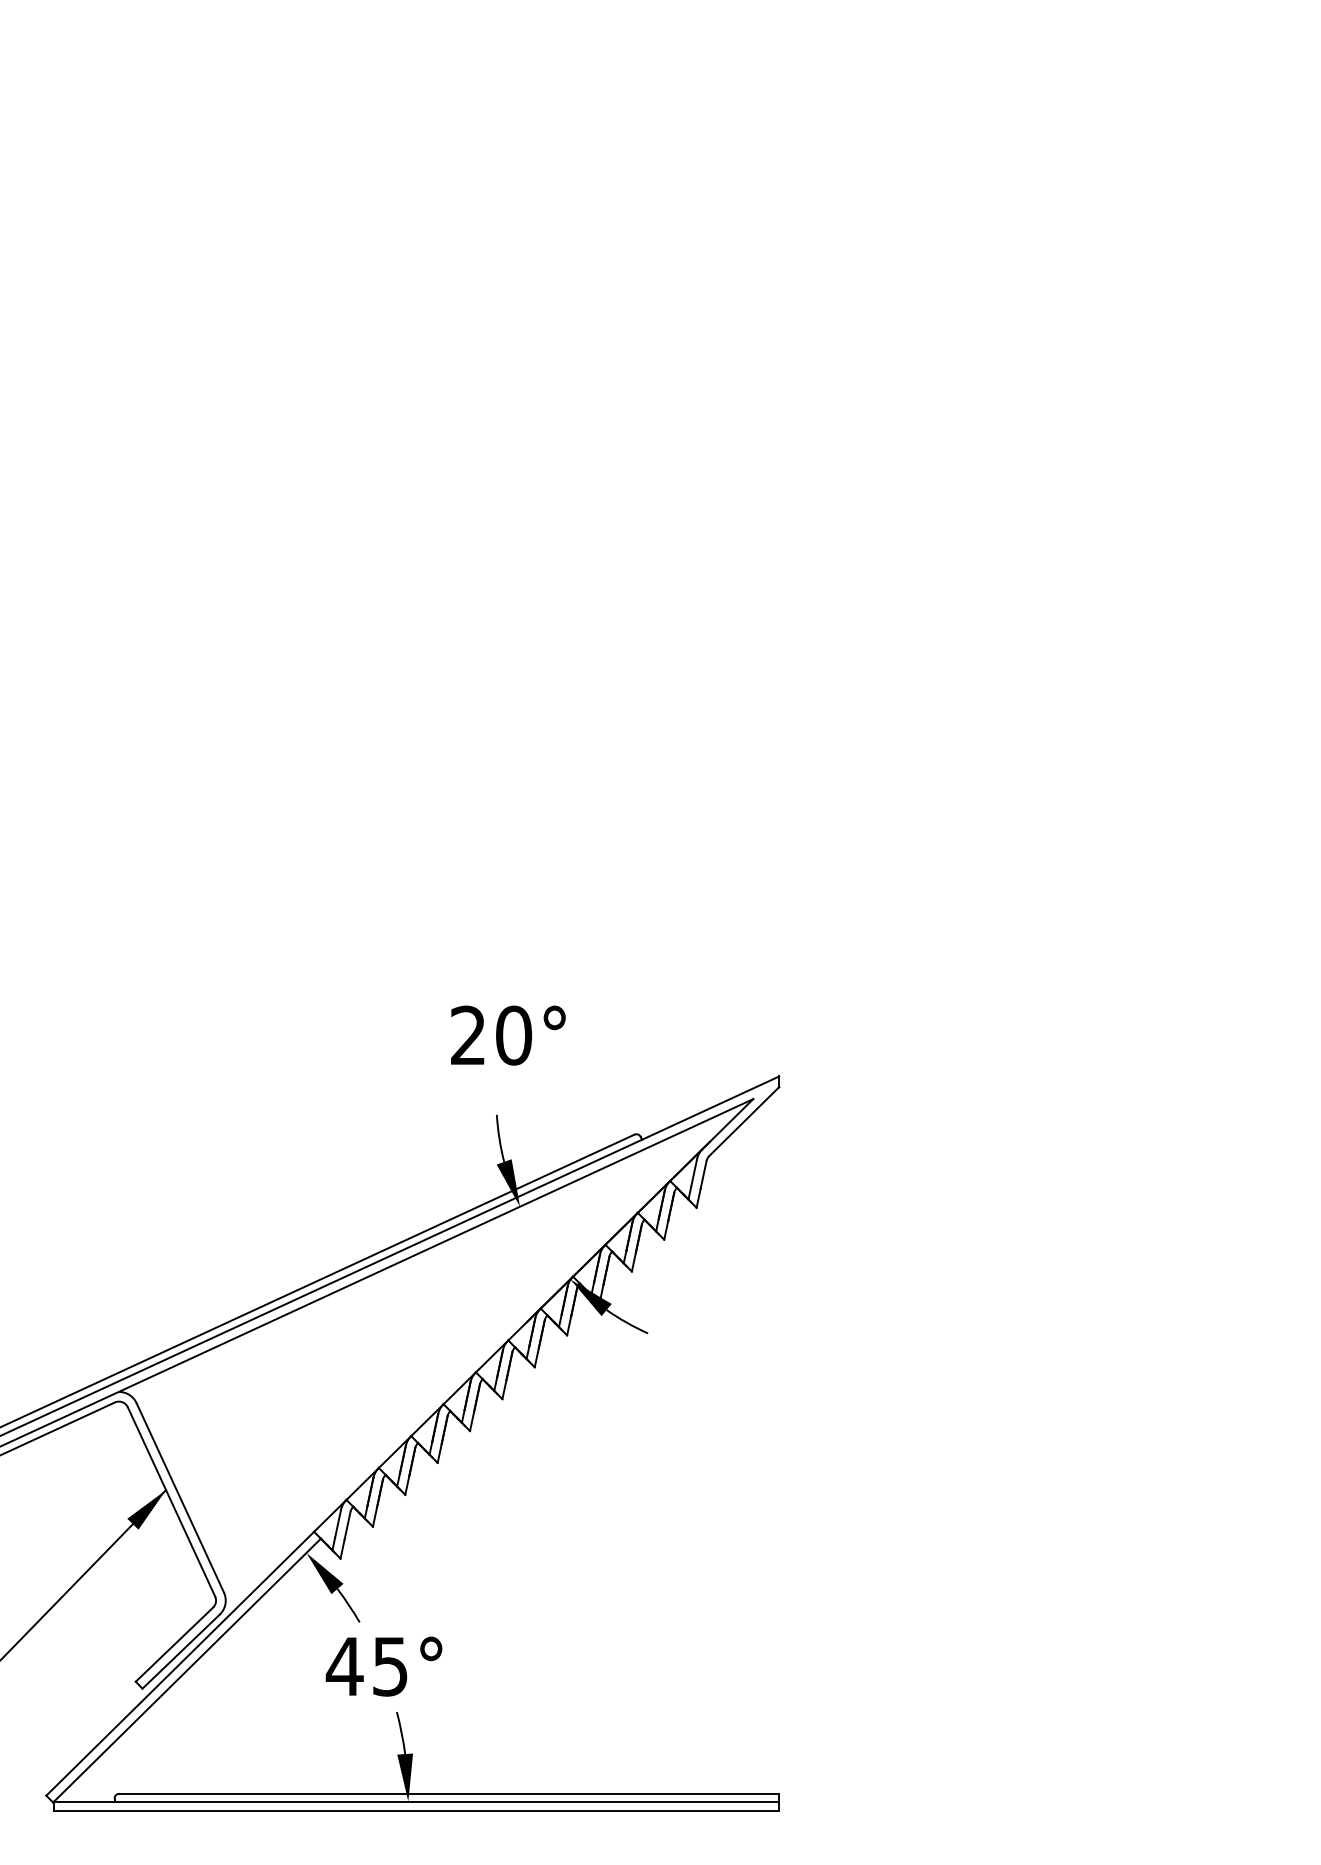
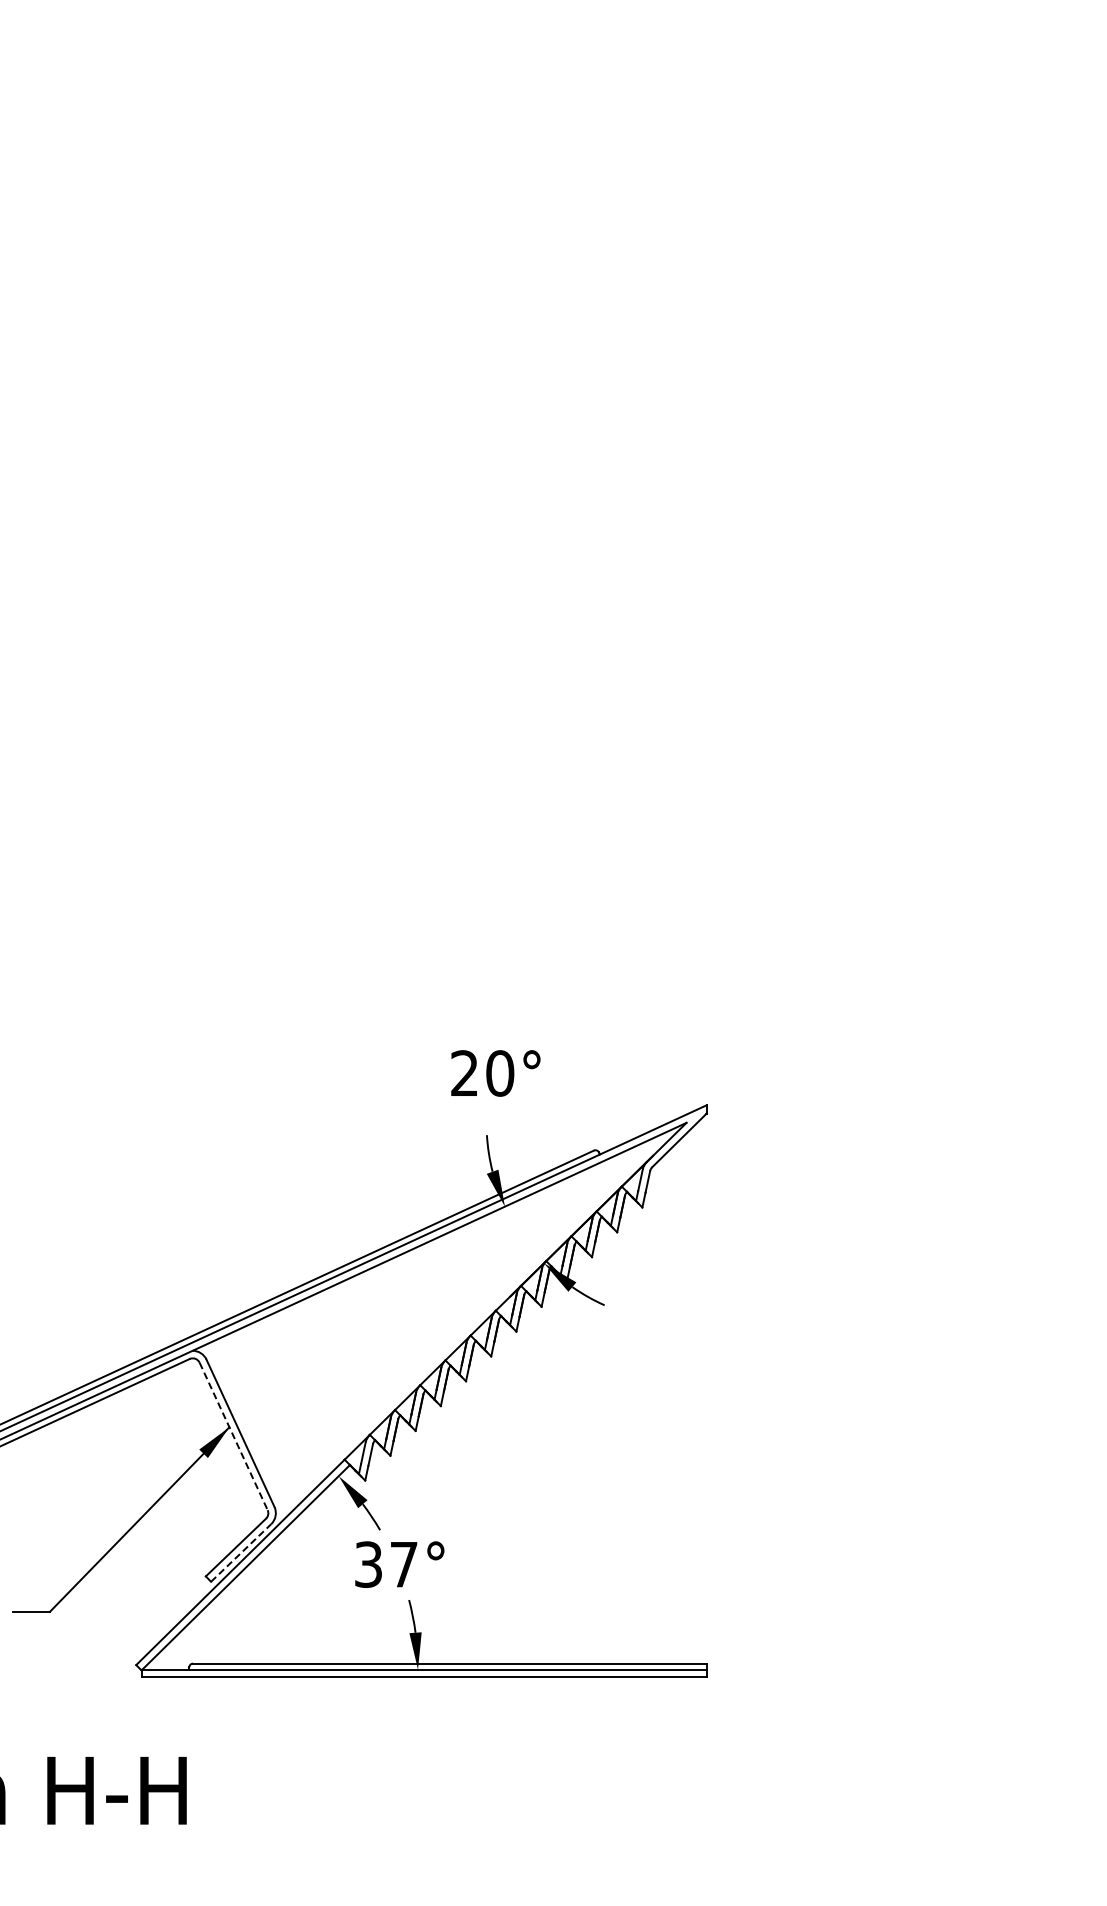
line: (171, 1501) -> (233, 1436), solid -> dashed
line: (181, 1651) -> (241, 1552), solid -> dashed
text: (366, 1666) -> (385, 1564), 45° -> 37°

